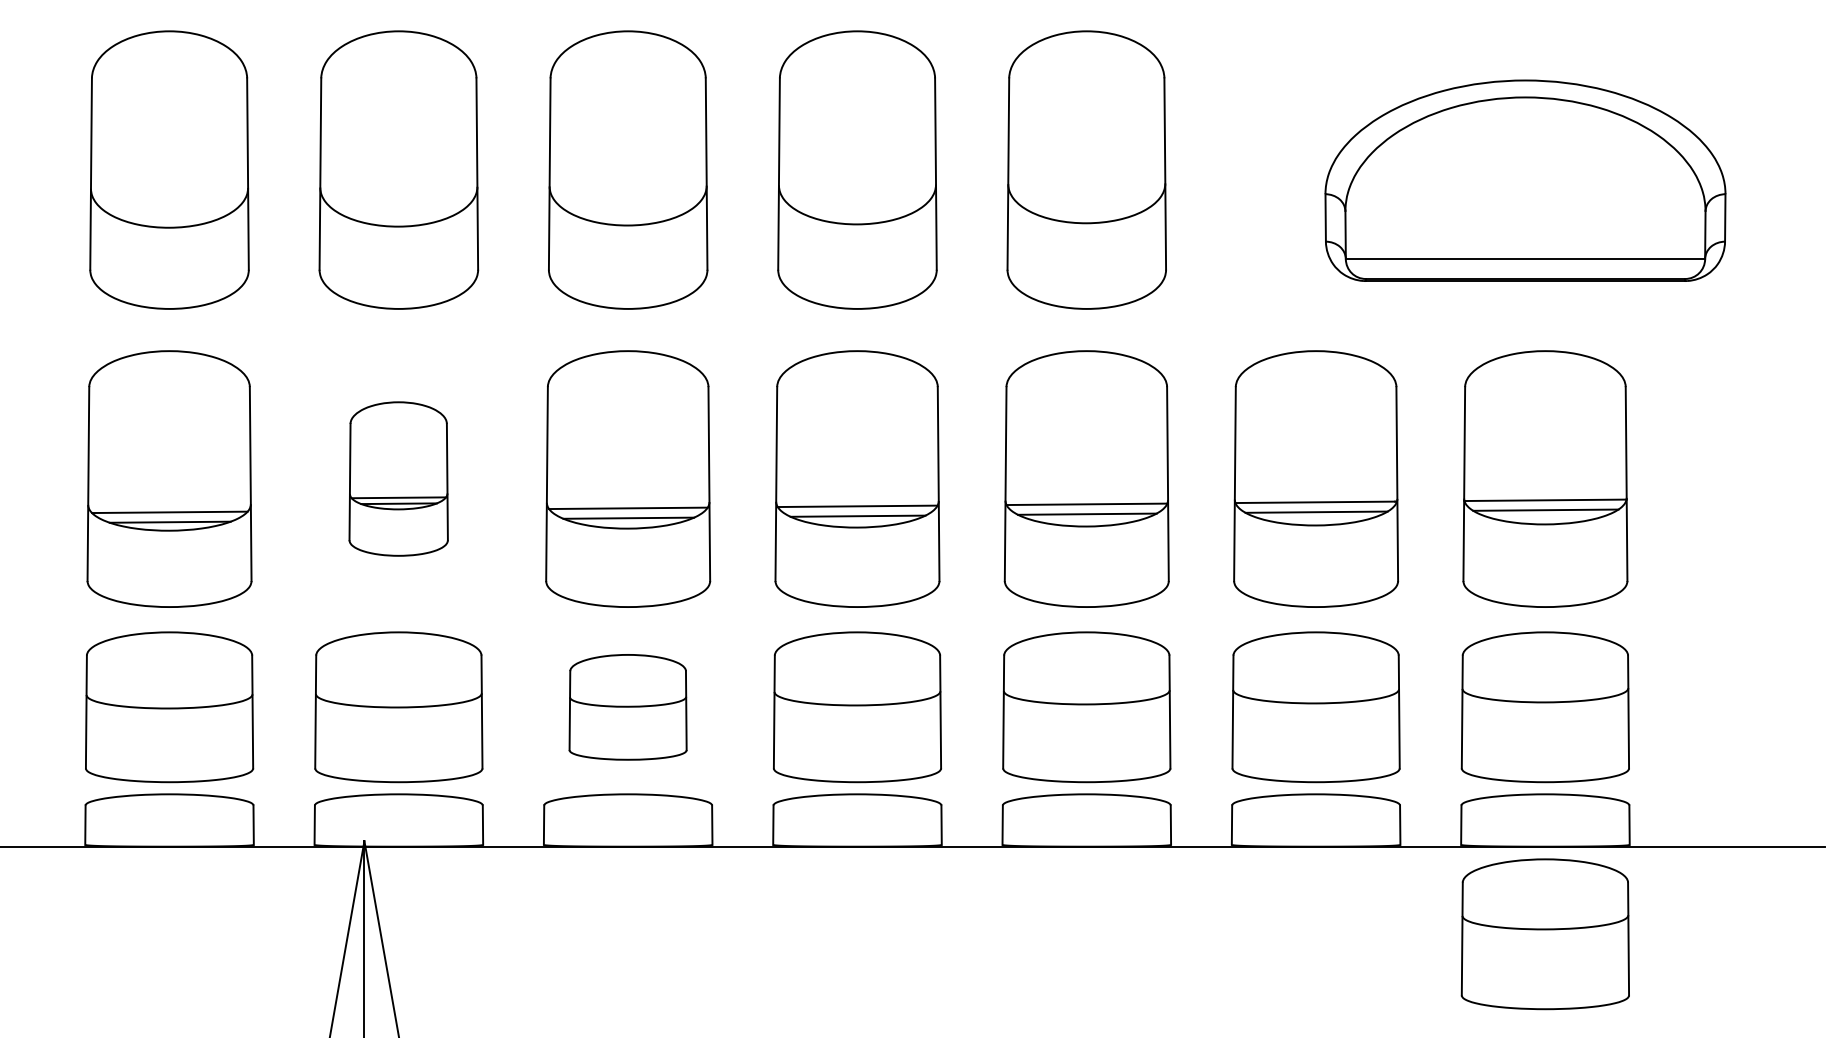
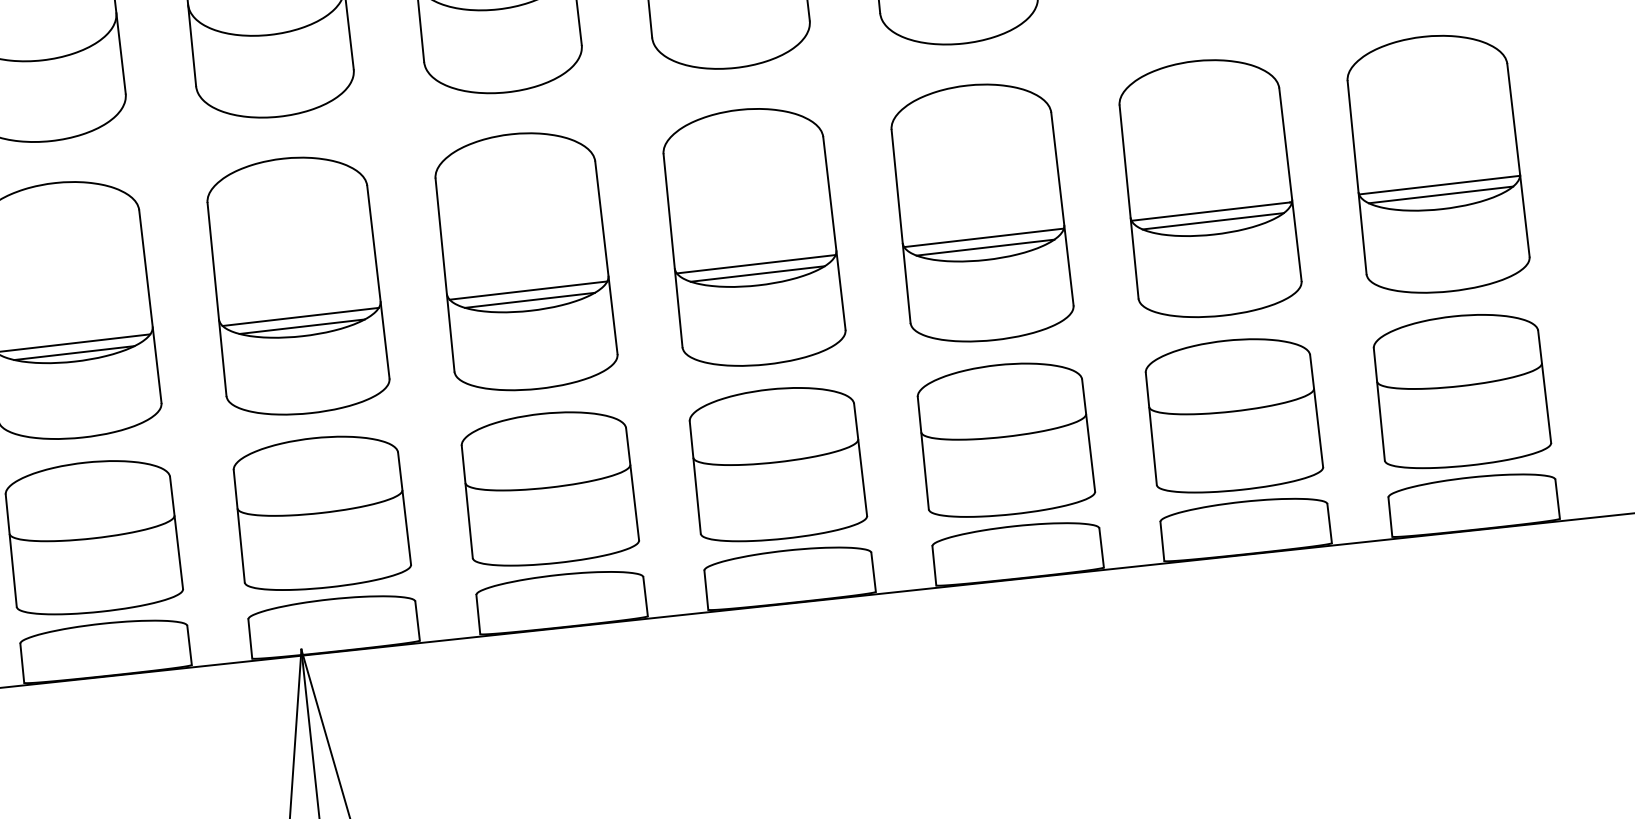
part: (398, 478) -> (296, 285), size x1.67
part: (627, 707) -> (548, 488), size x1.43
part: (1544, 934) -> (1484, 616), removed

